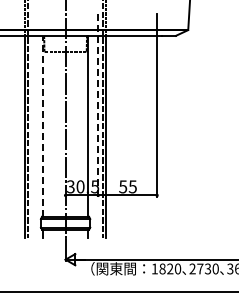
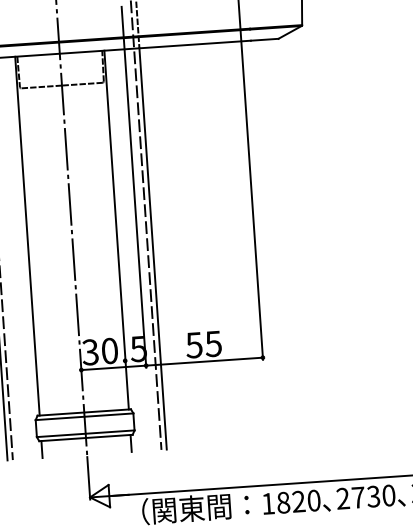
line: (98, 105) -> (134, 187), dashed -> solid
line: (43, 125) -> (28, 234), dashed -> solid

